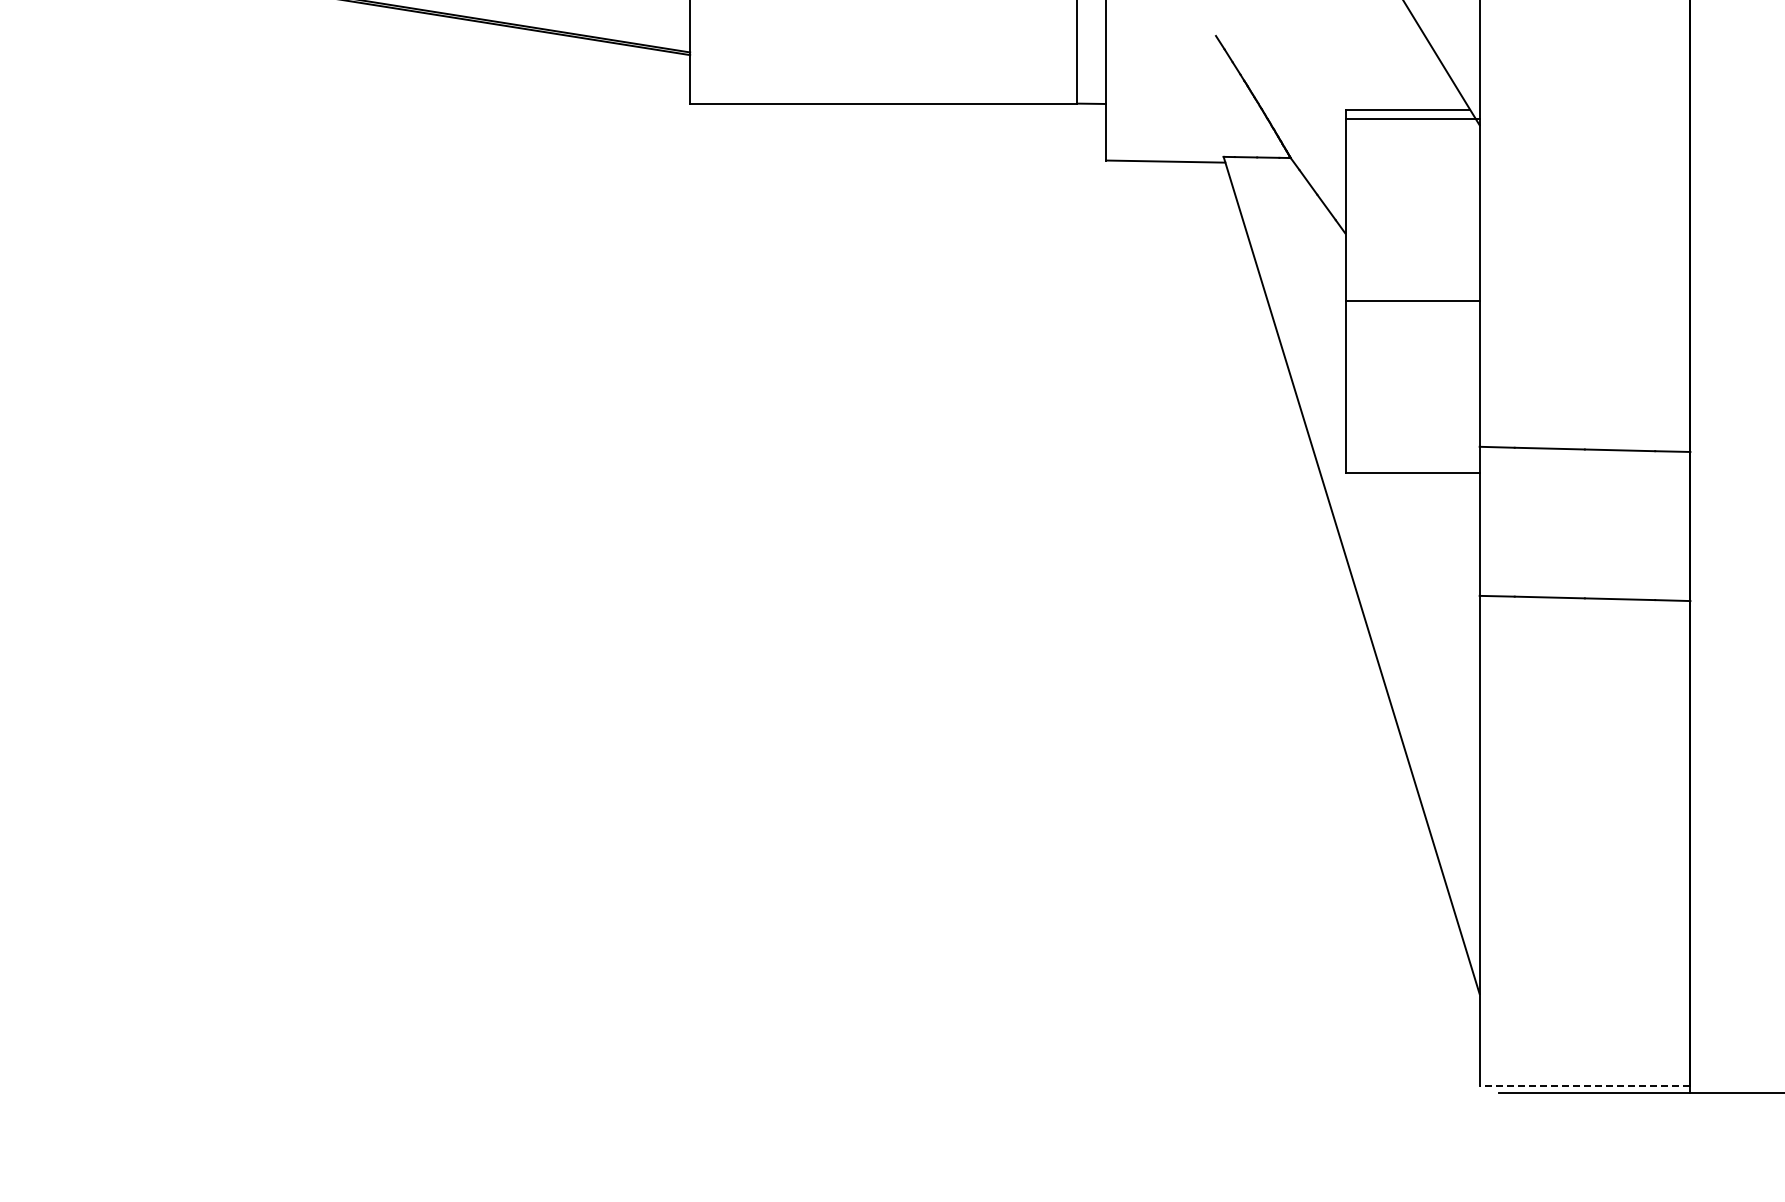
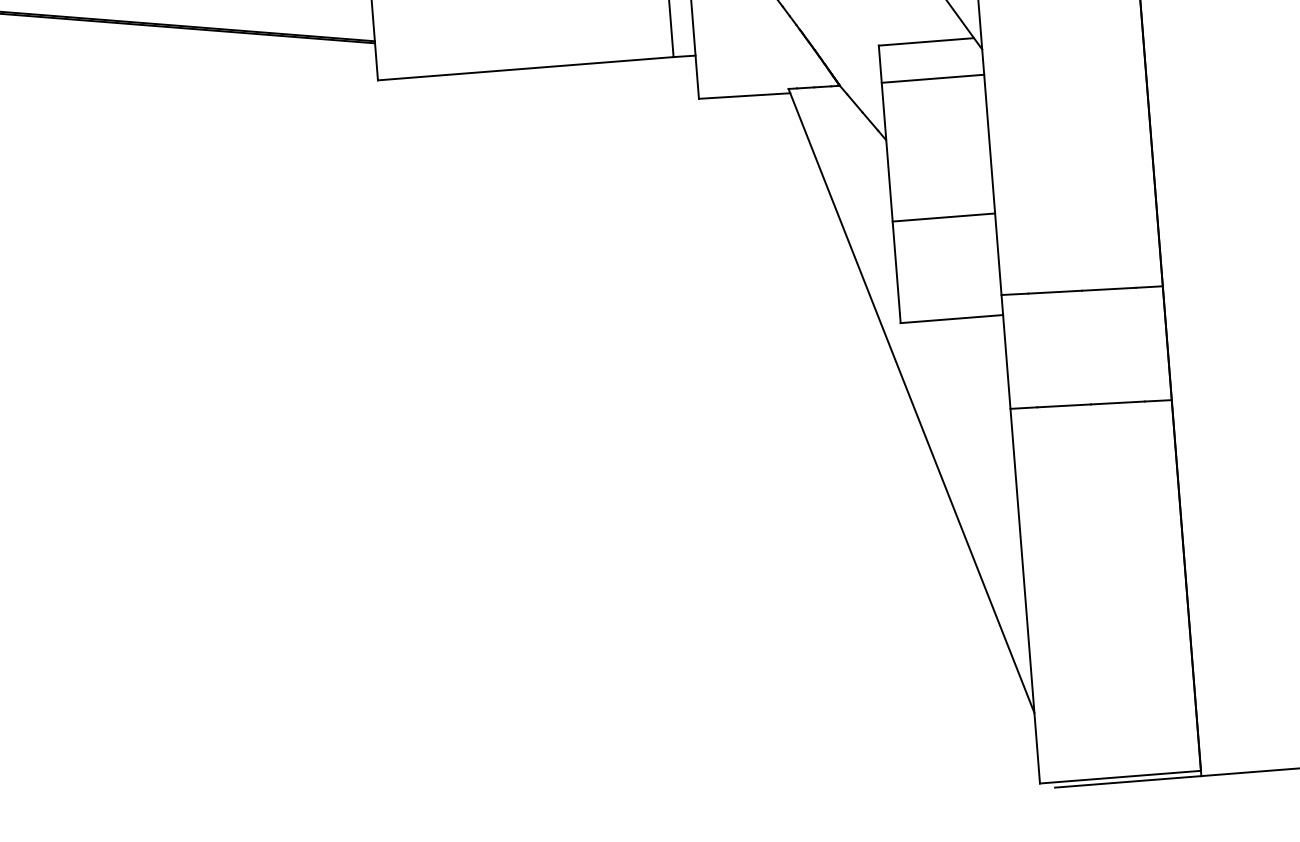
line: (1412, 119) -> (932, 78), moved
line: (1412, 301) -> (943, 217), moved
line: (1584, 1086) -> (1120, 777), dashed -> solid

